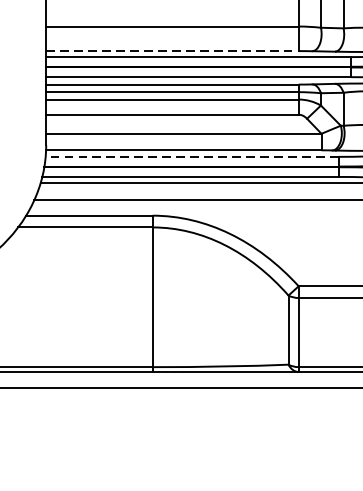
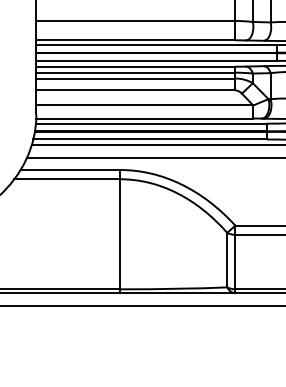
line: (173, 51) -> (136, 40), dashed -> solid
line: (191, 156) -> (150, 123), dashed -> solid

